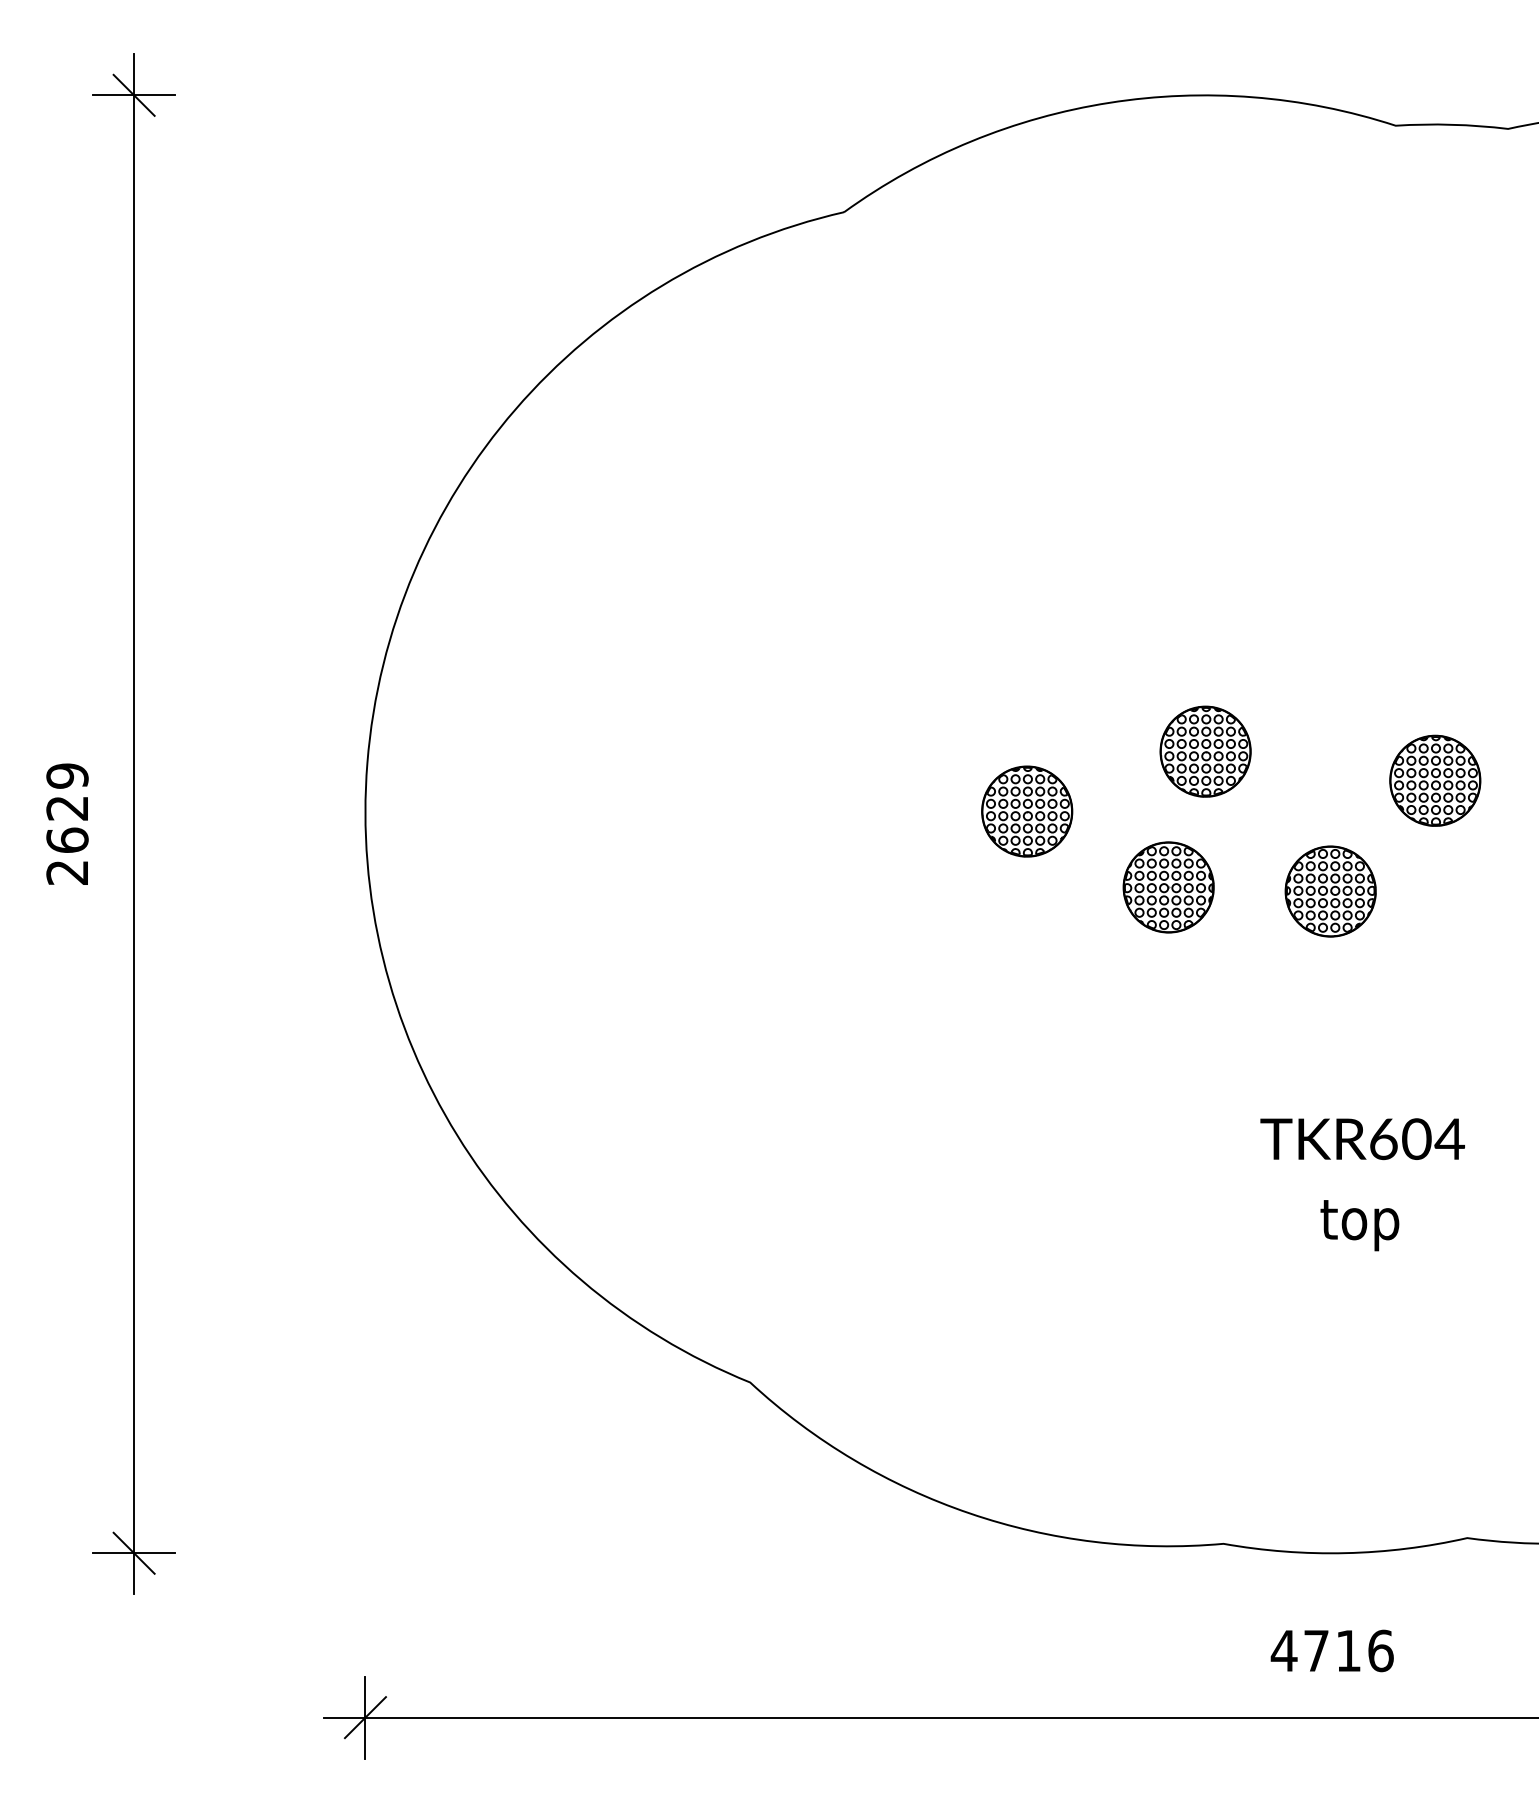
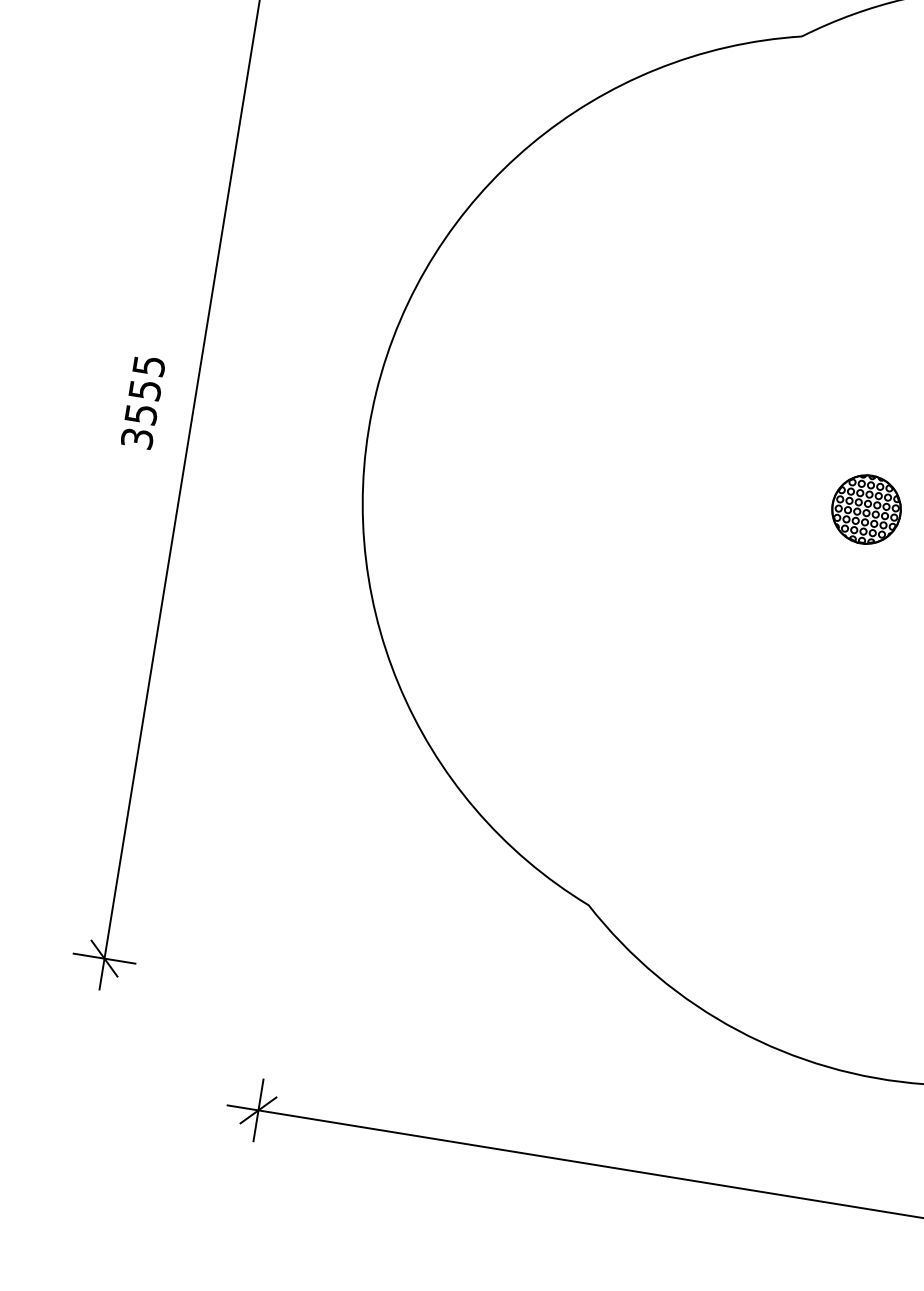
text: (67, 823) -> (143, 401), 2629 -> 3555

